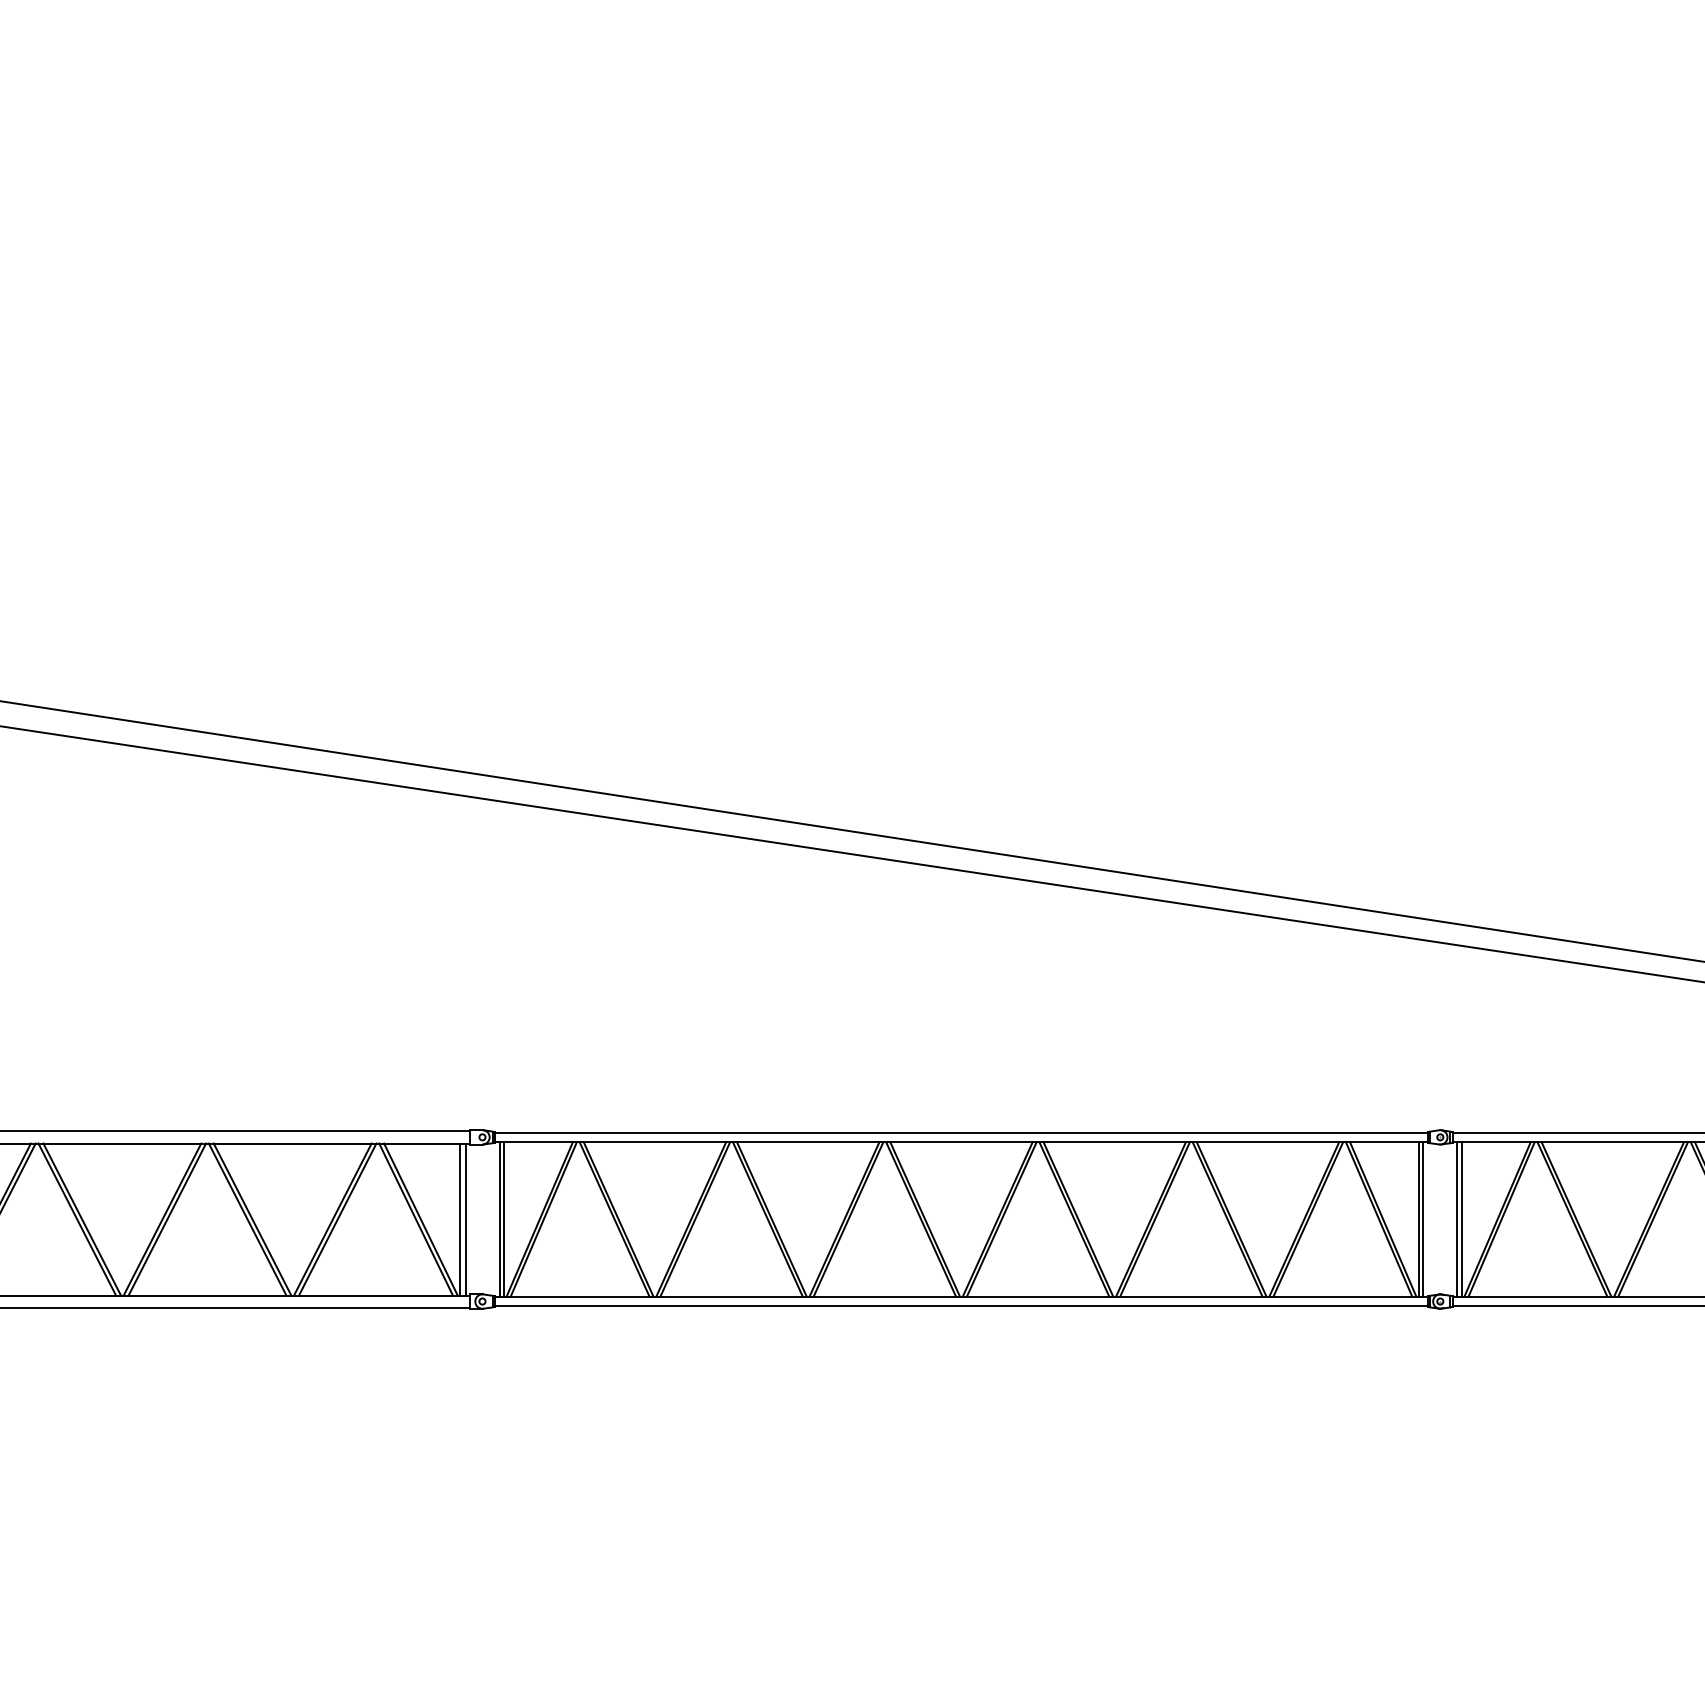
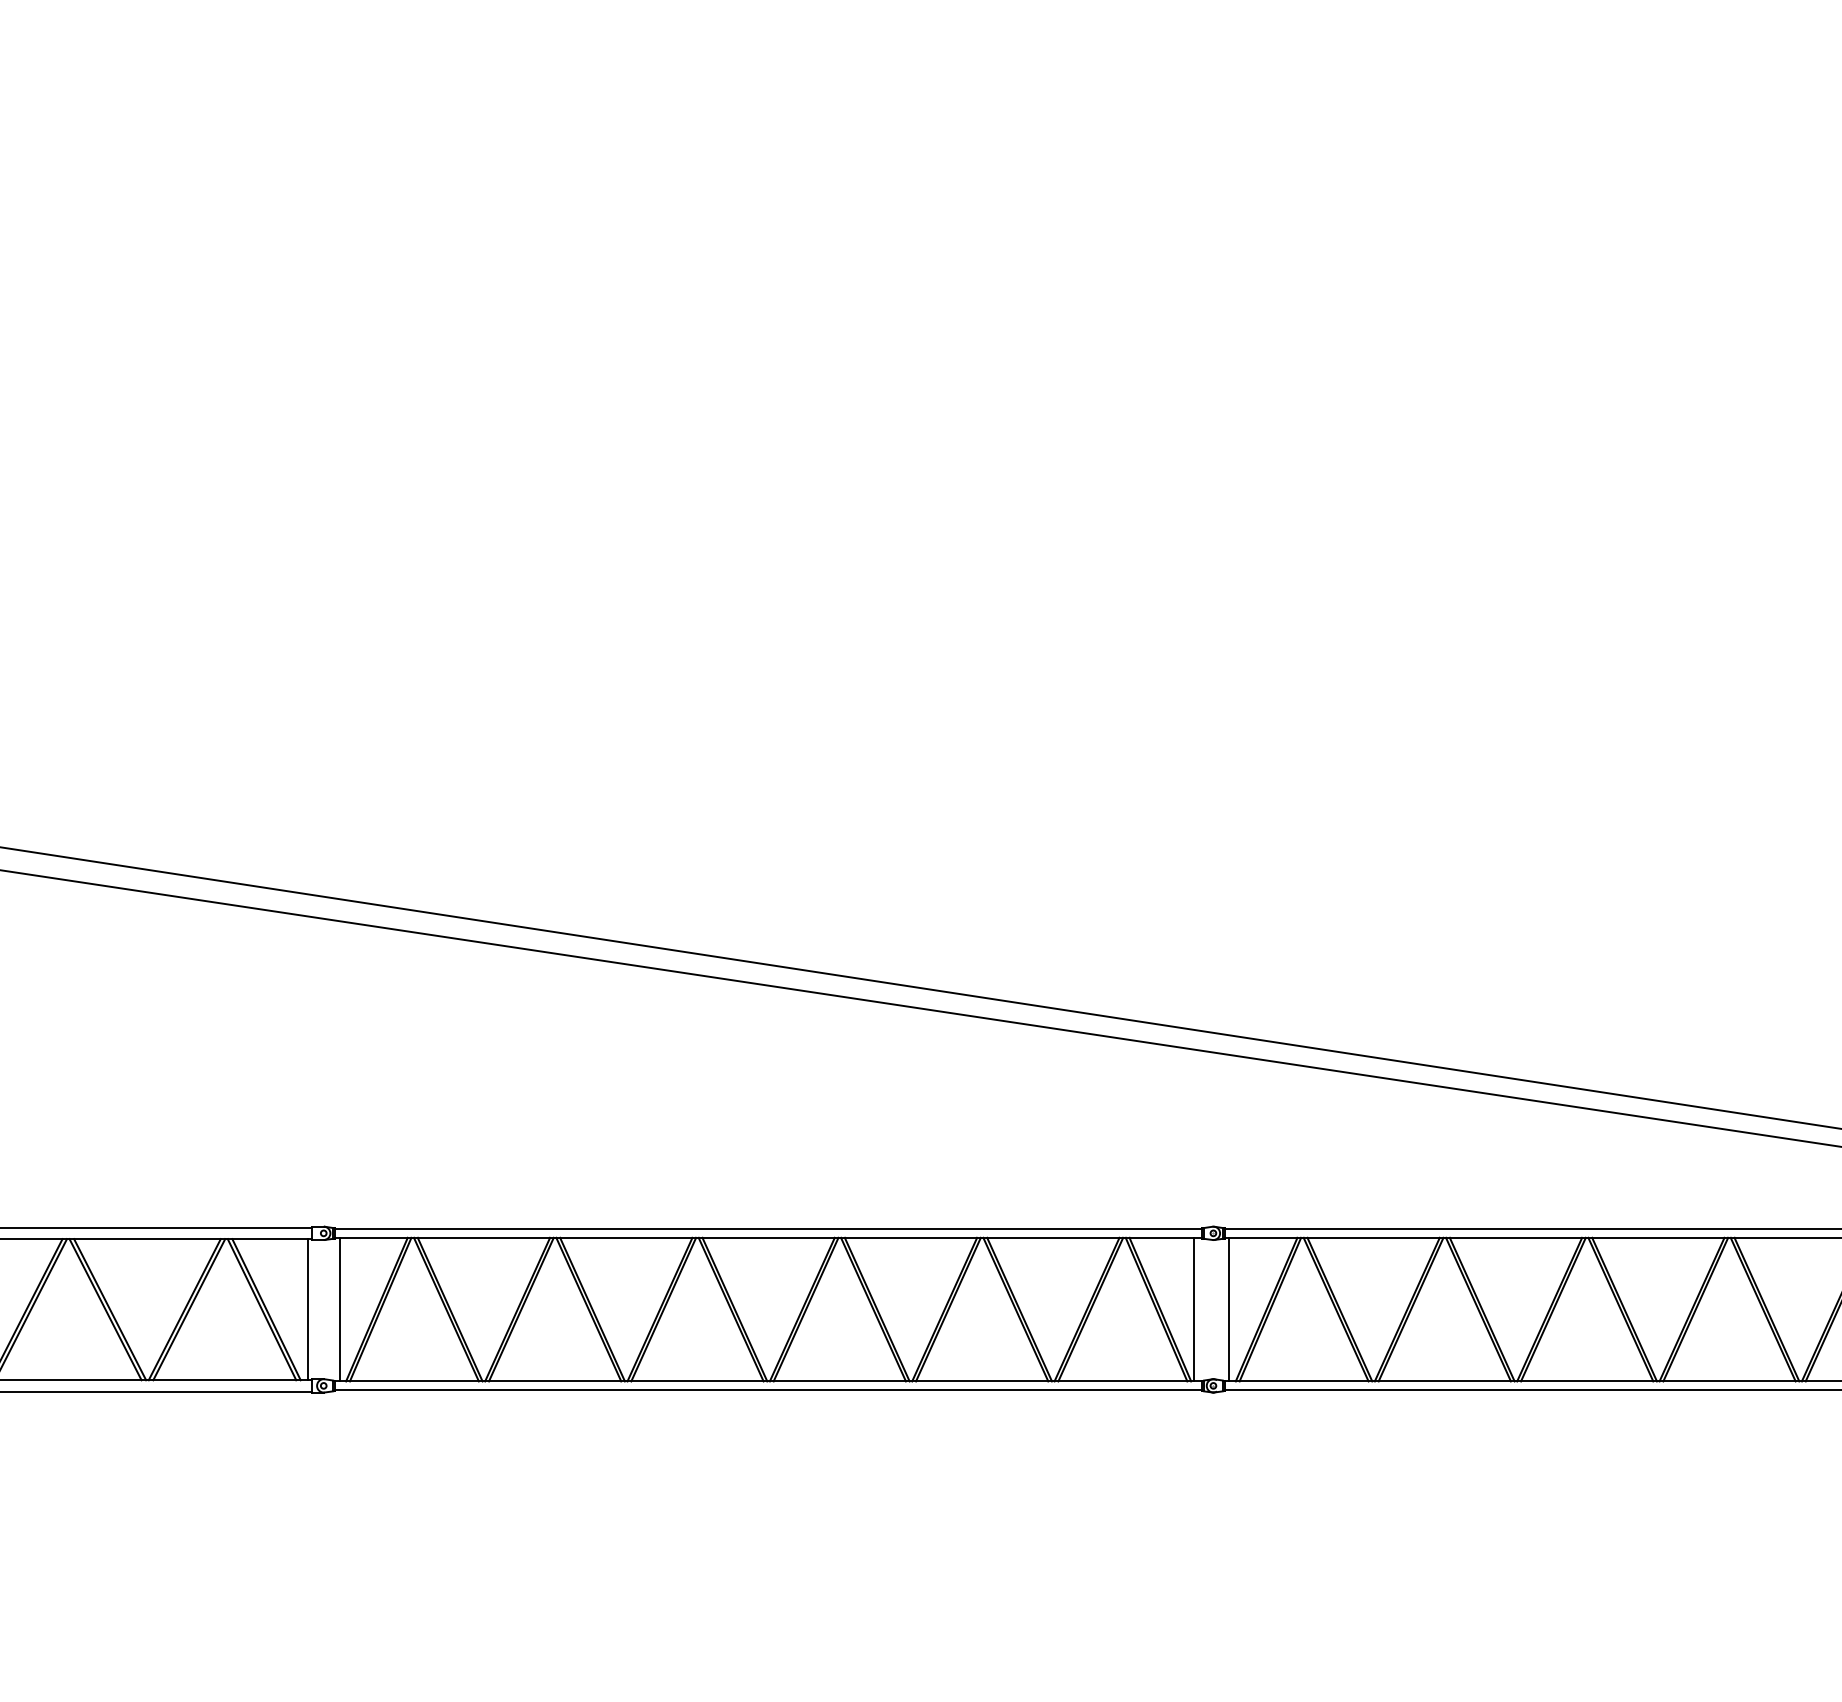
line: (460, 1219) -> (303, 1309), removed
line: (503, 1219) -> (343, 1309), removed
line: (1423, 1219) -> (1197, 1309), removed
line: (1461, 1219) -> (1233, 1309), removed

